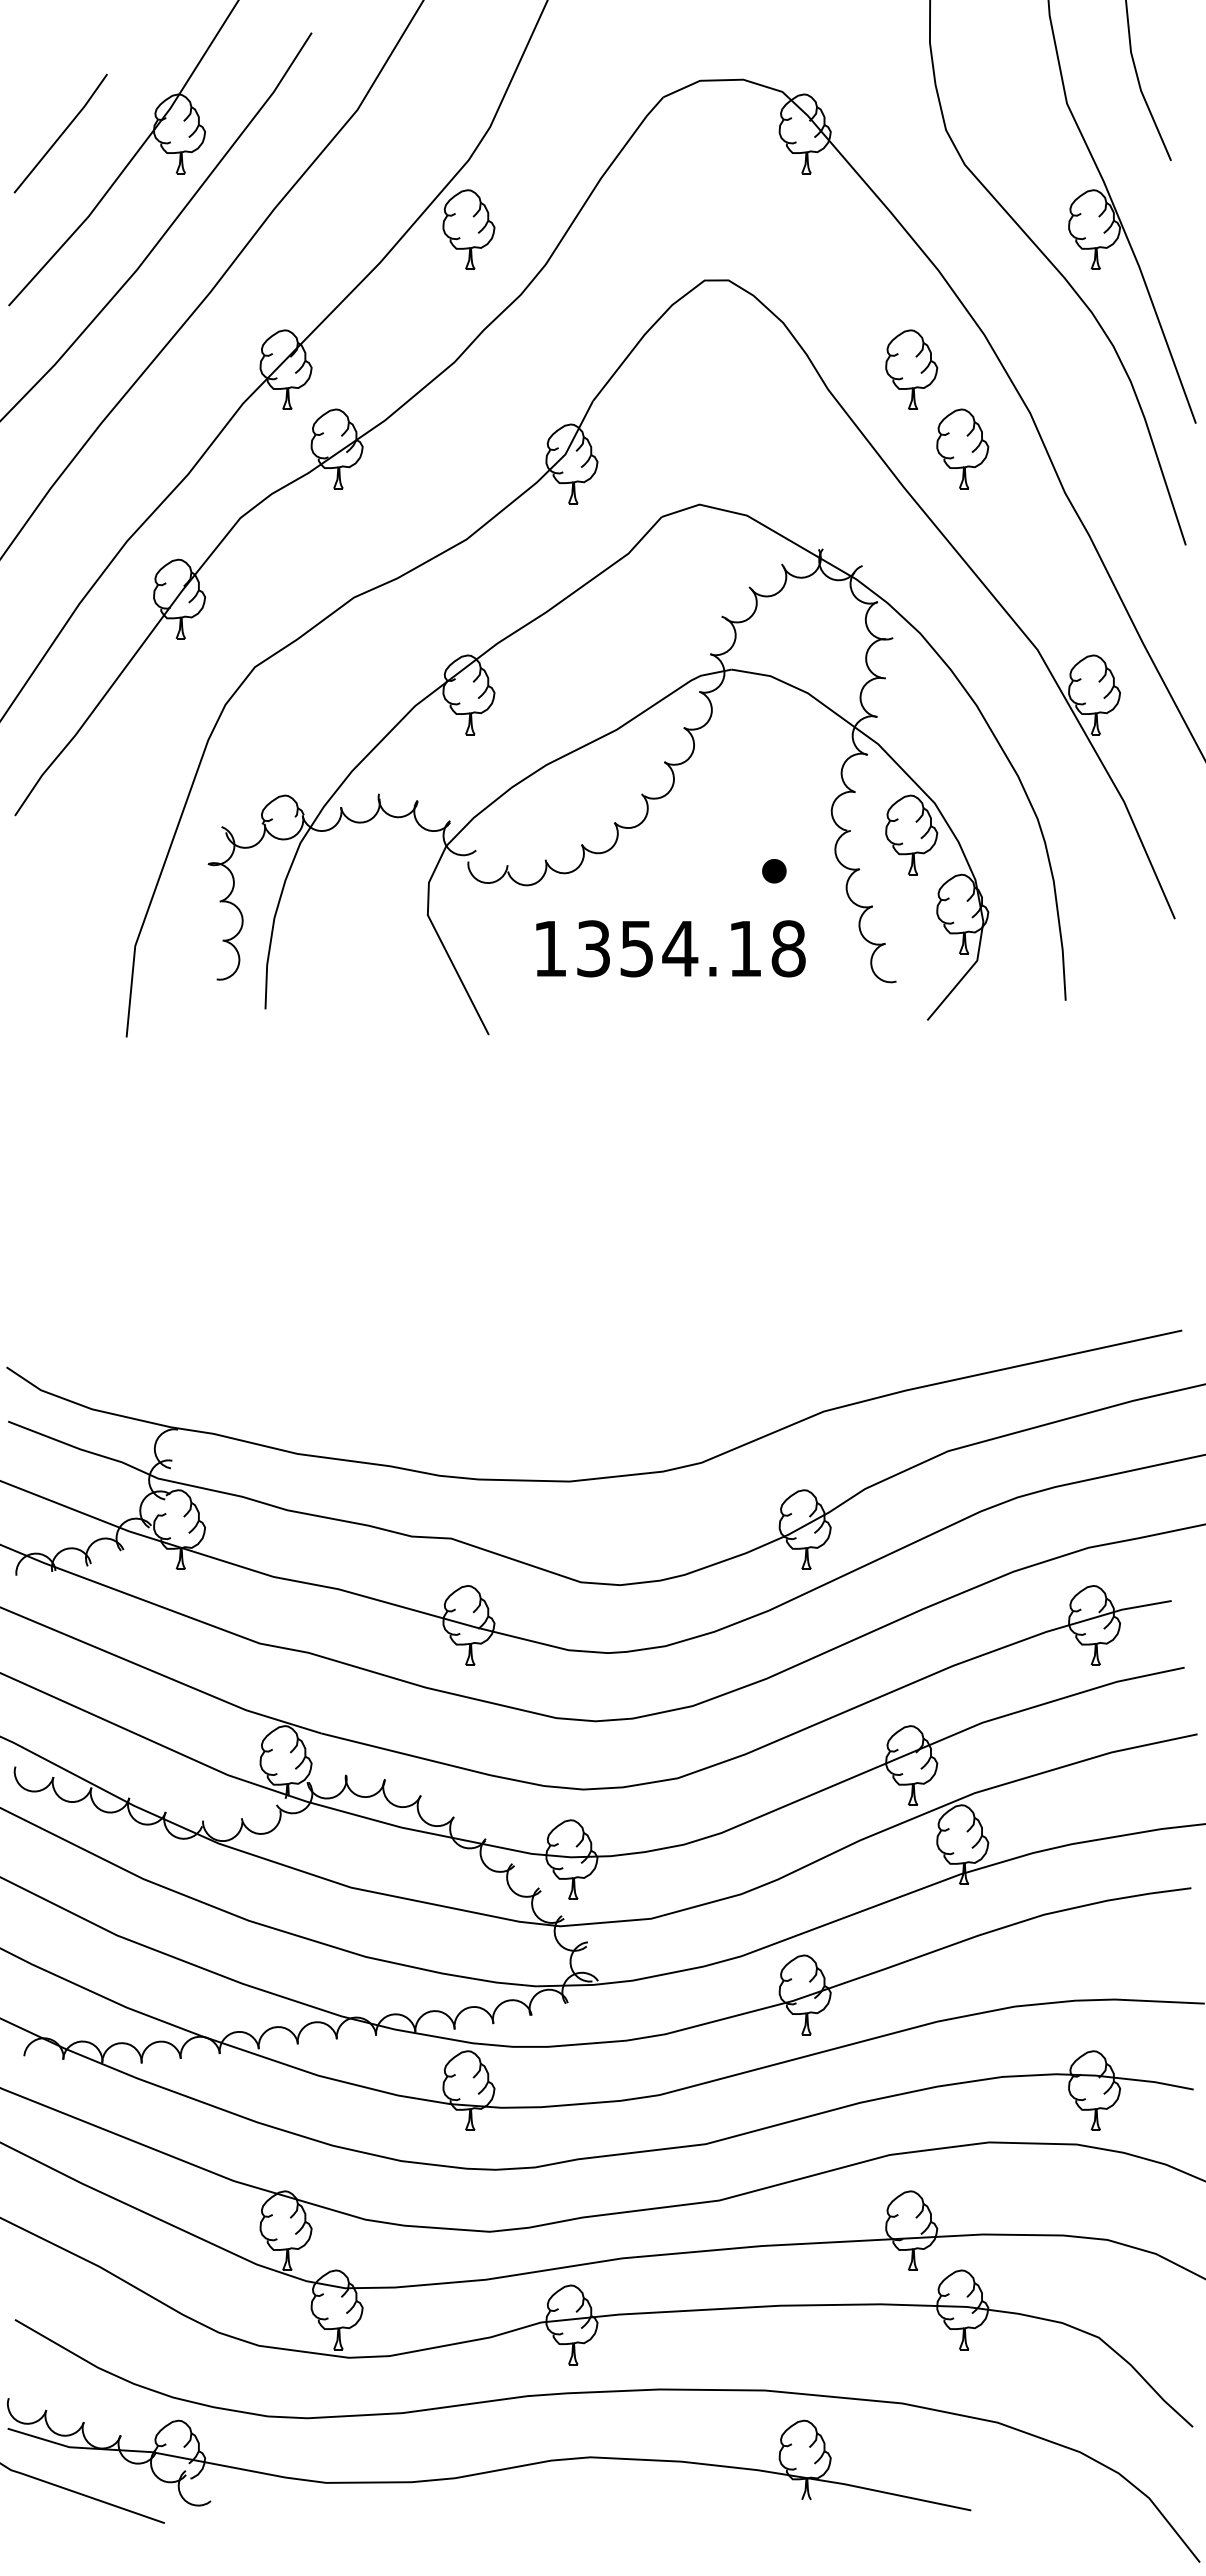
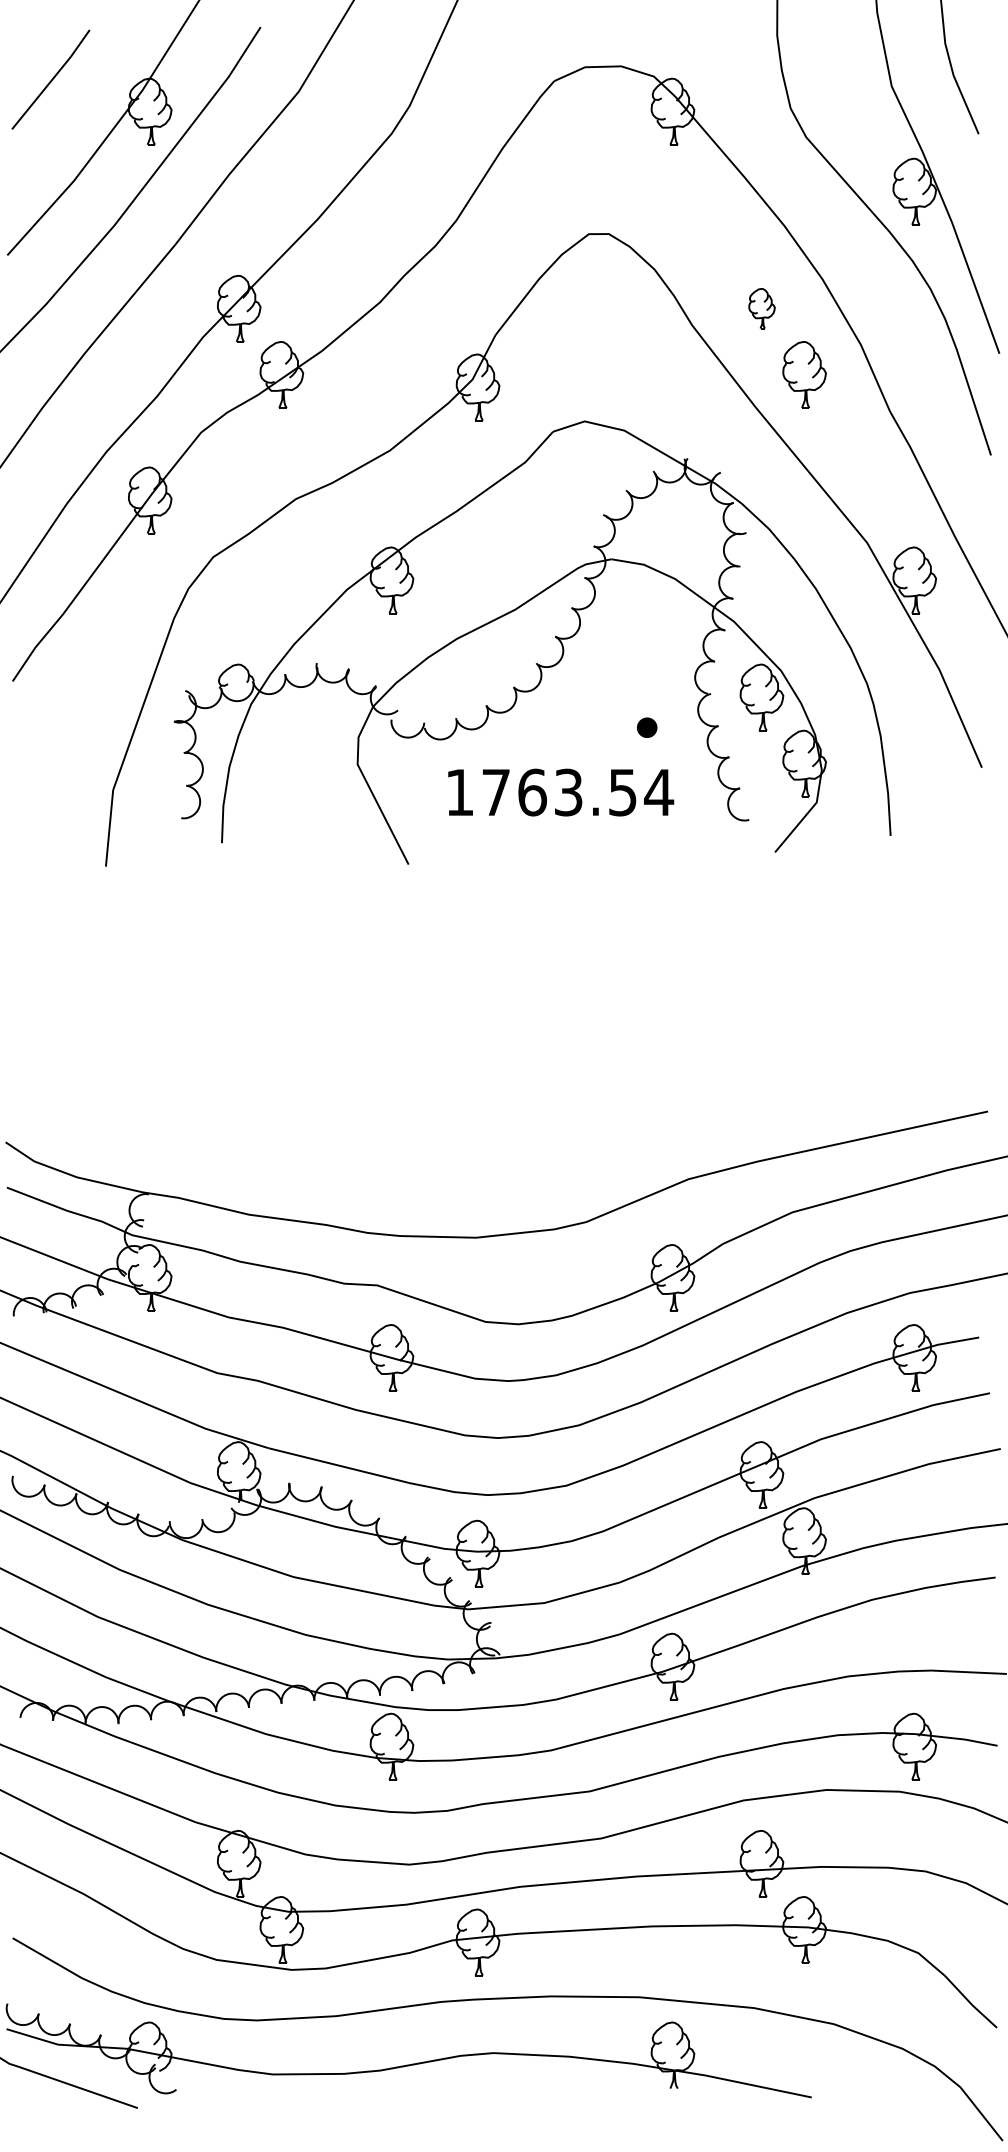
line: (61, 133) -> (51, 79), moved
part: (468, 229) -> (391, 191), removed
part: (911, 369) -> (761, 308), size x0.6
text: (691, 948) -> (577, 792), 1354.18 -> 1763.54

